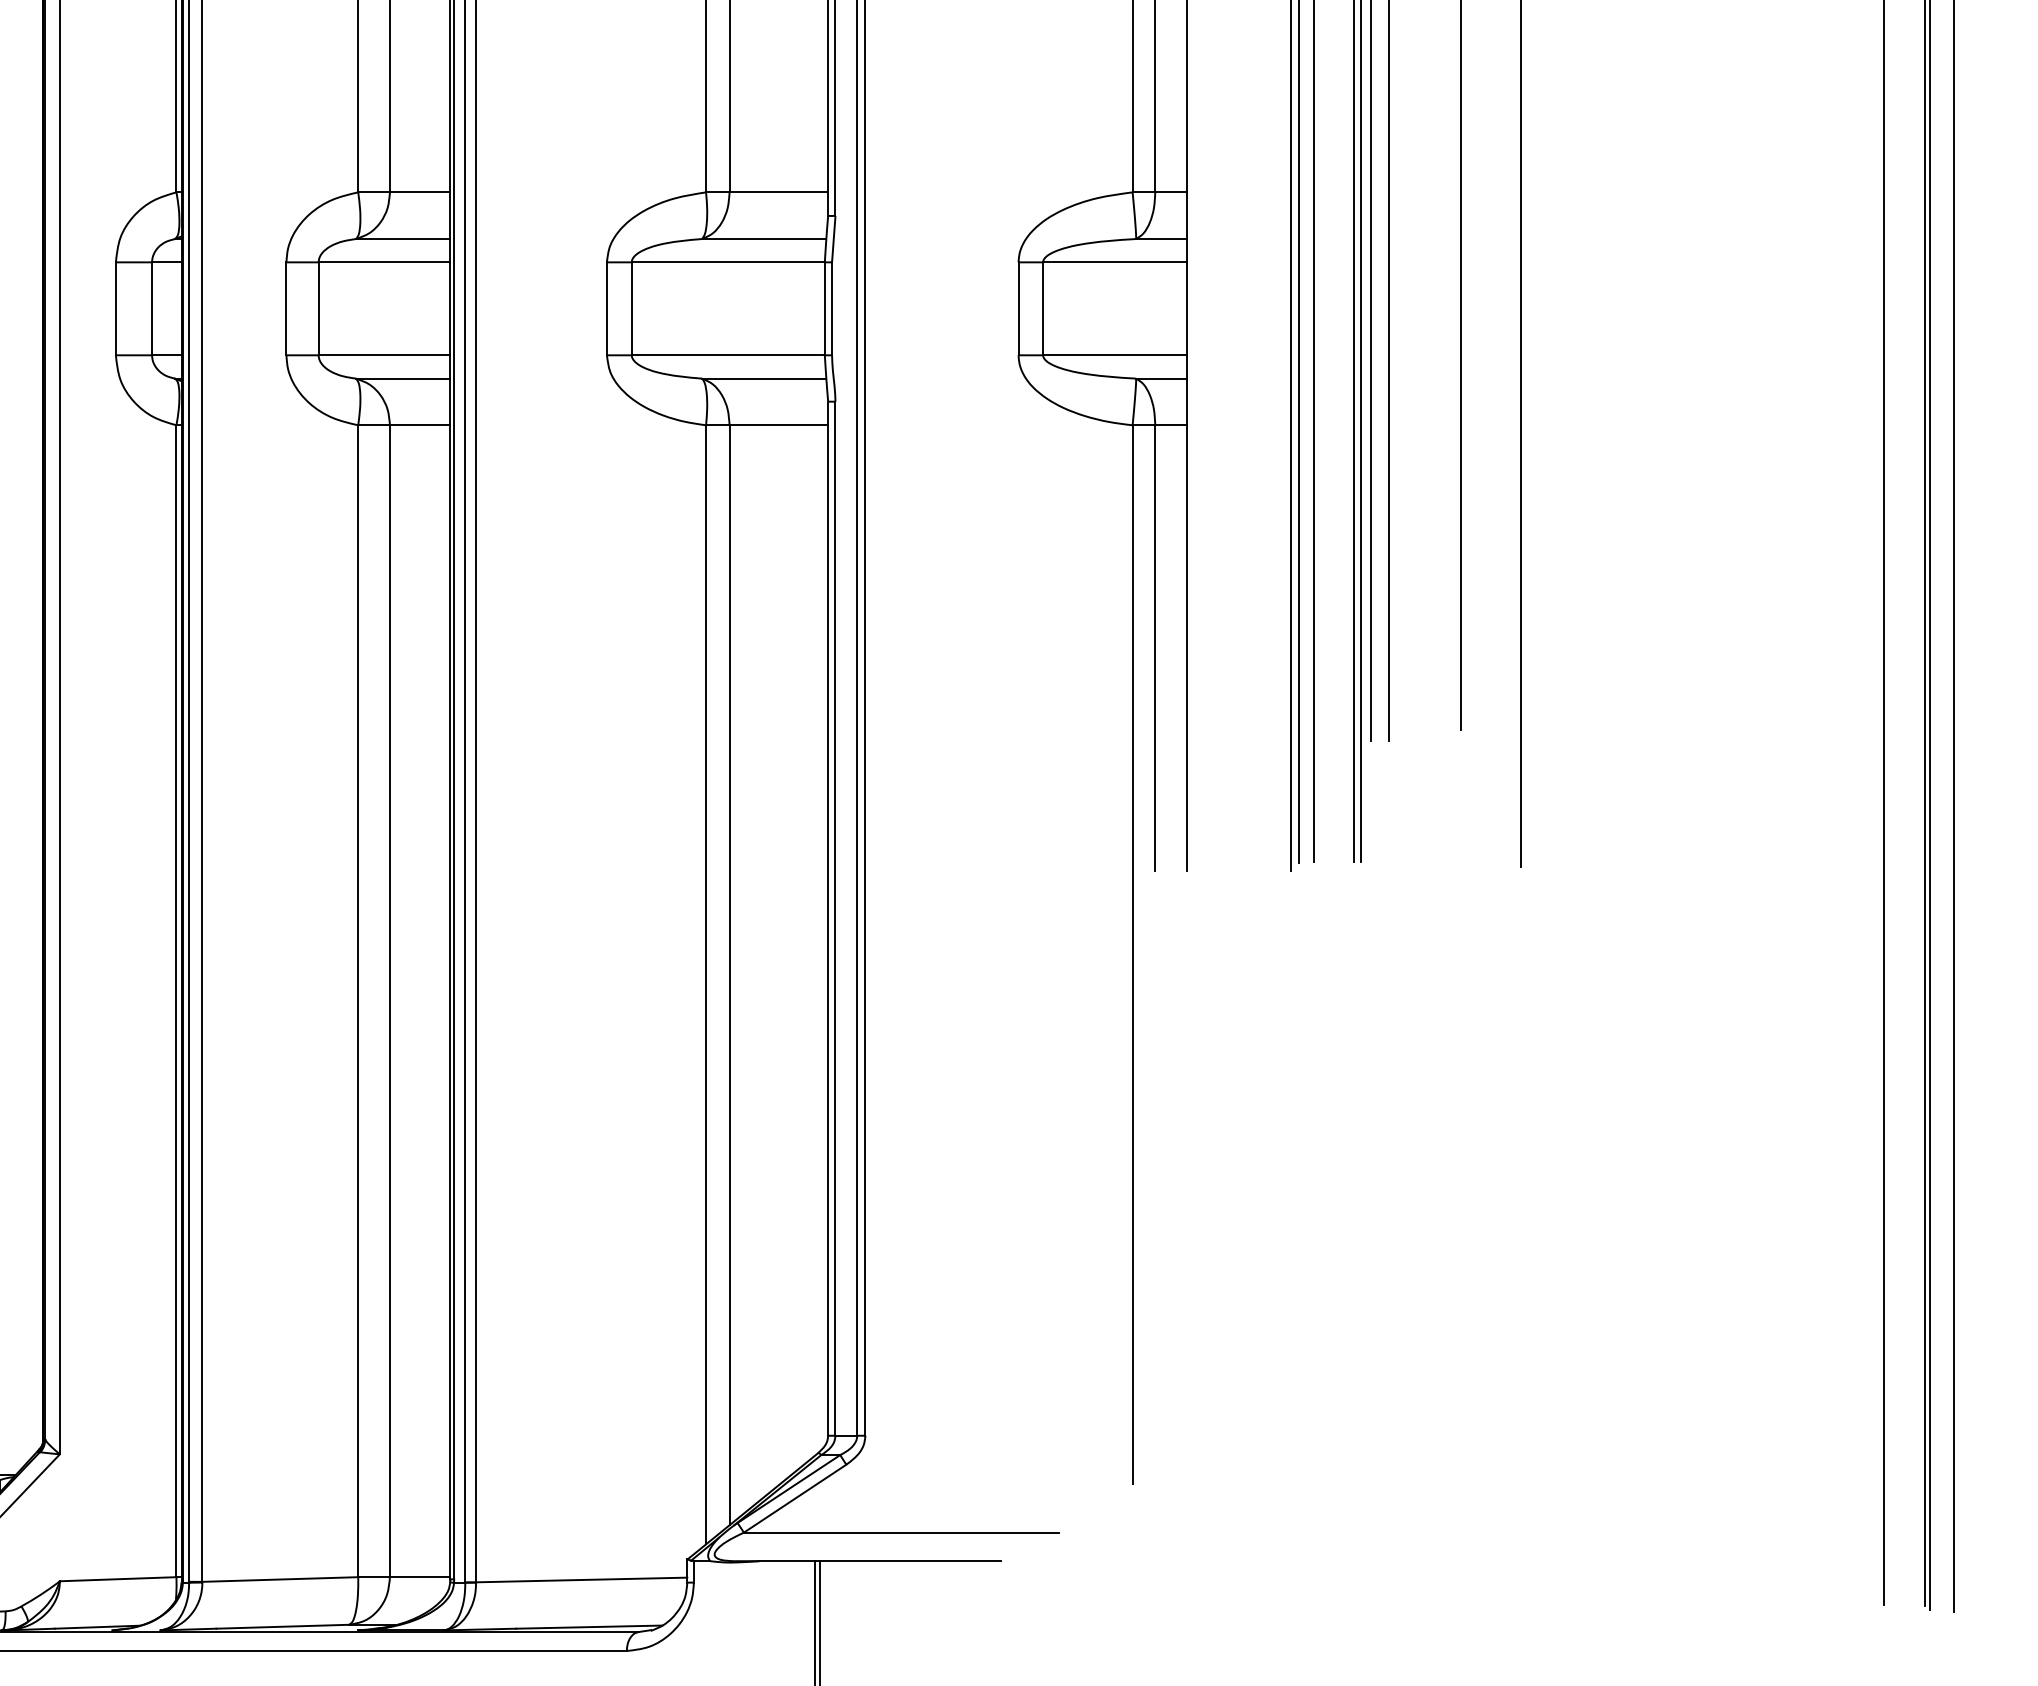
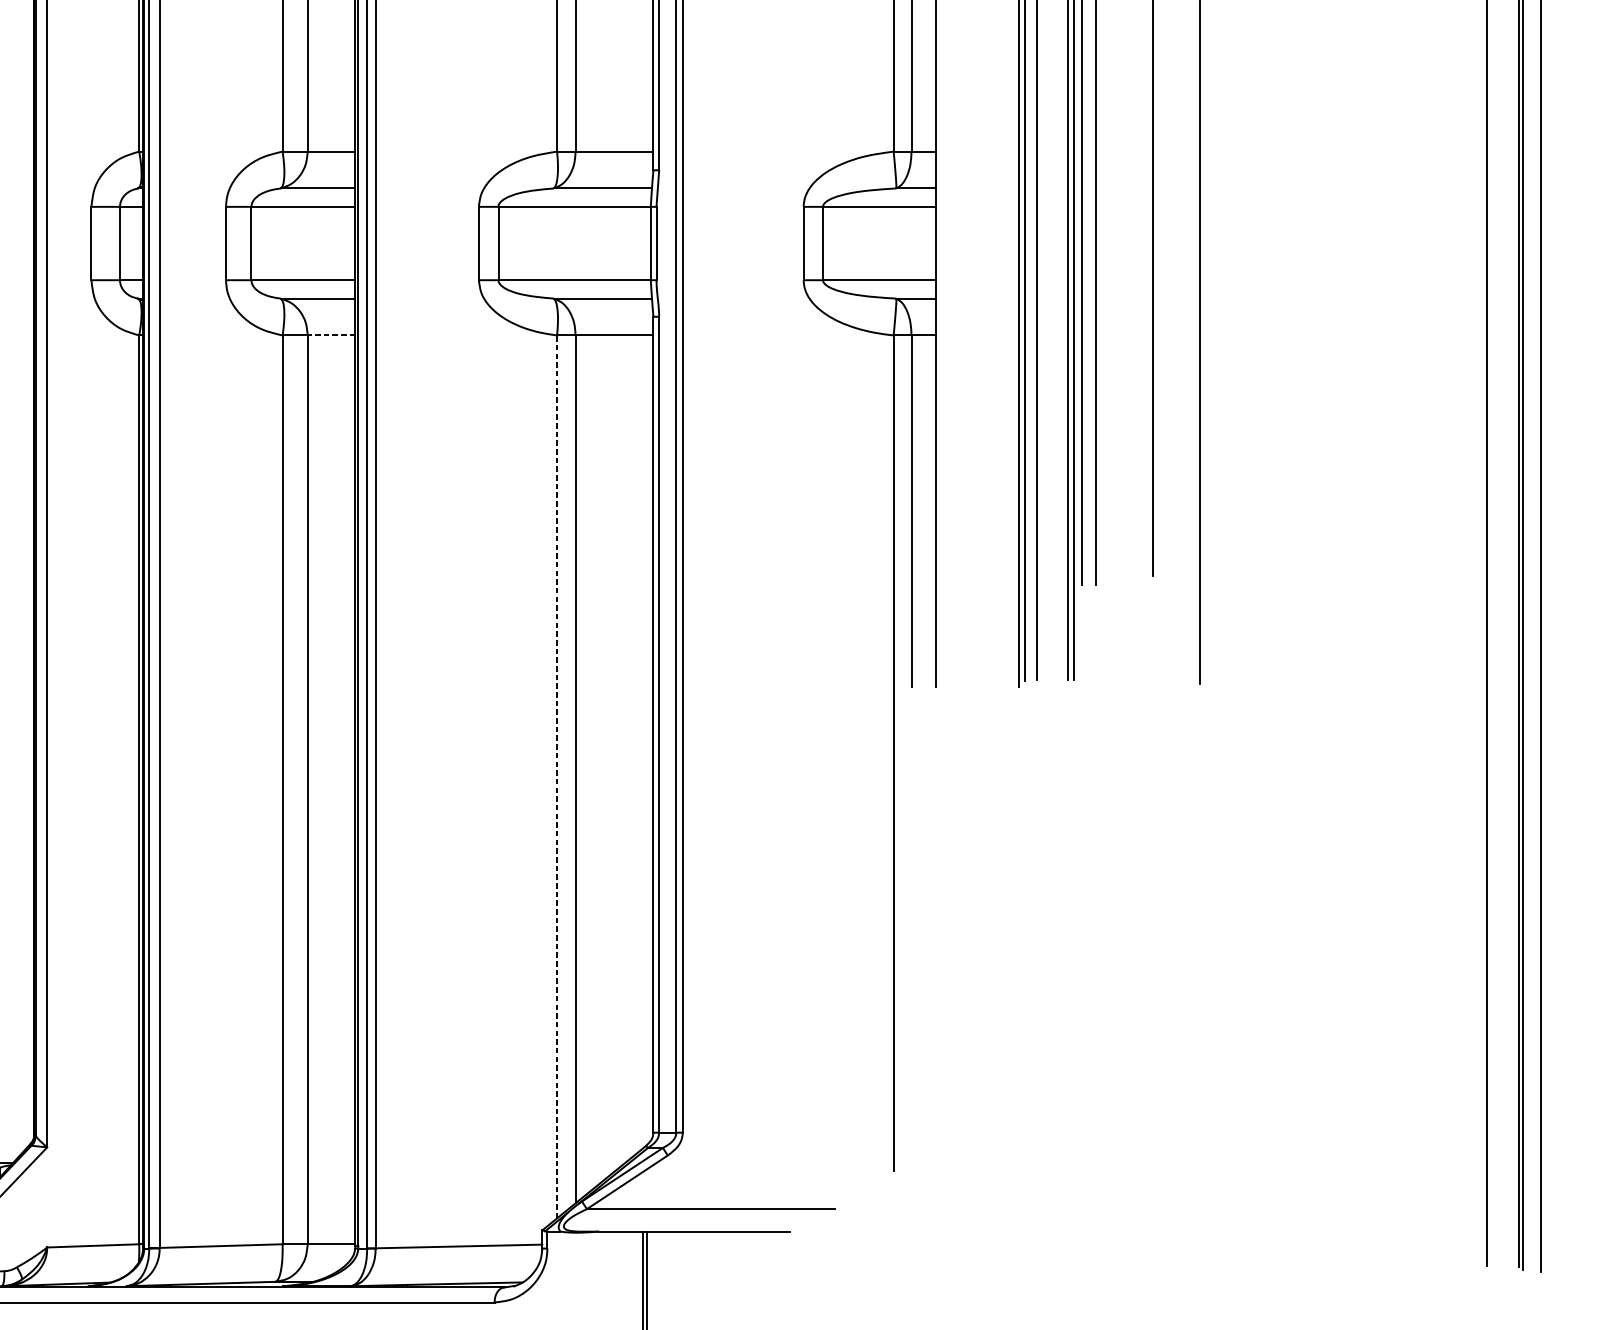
line: (419, 425) -> (330, 335), solid -> dashed
line: (706, 984) -> (557, 776), solid -> dashed

